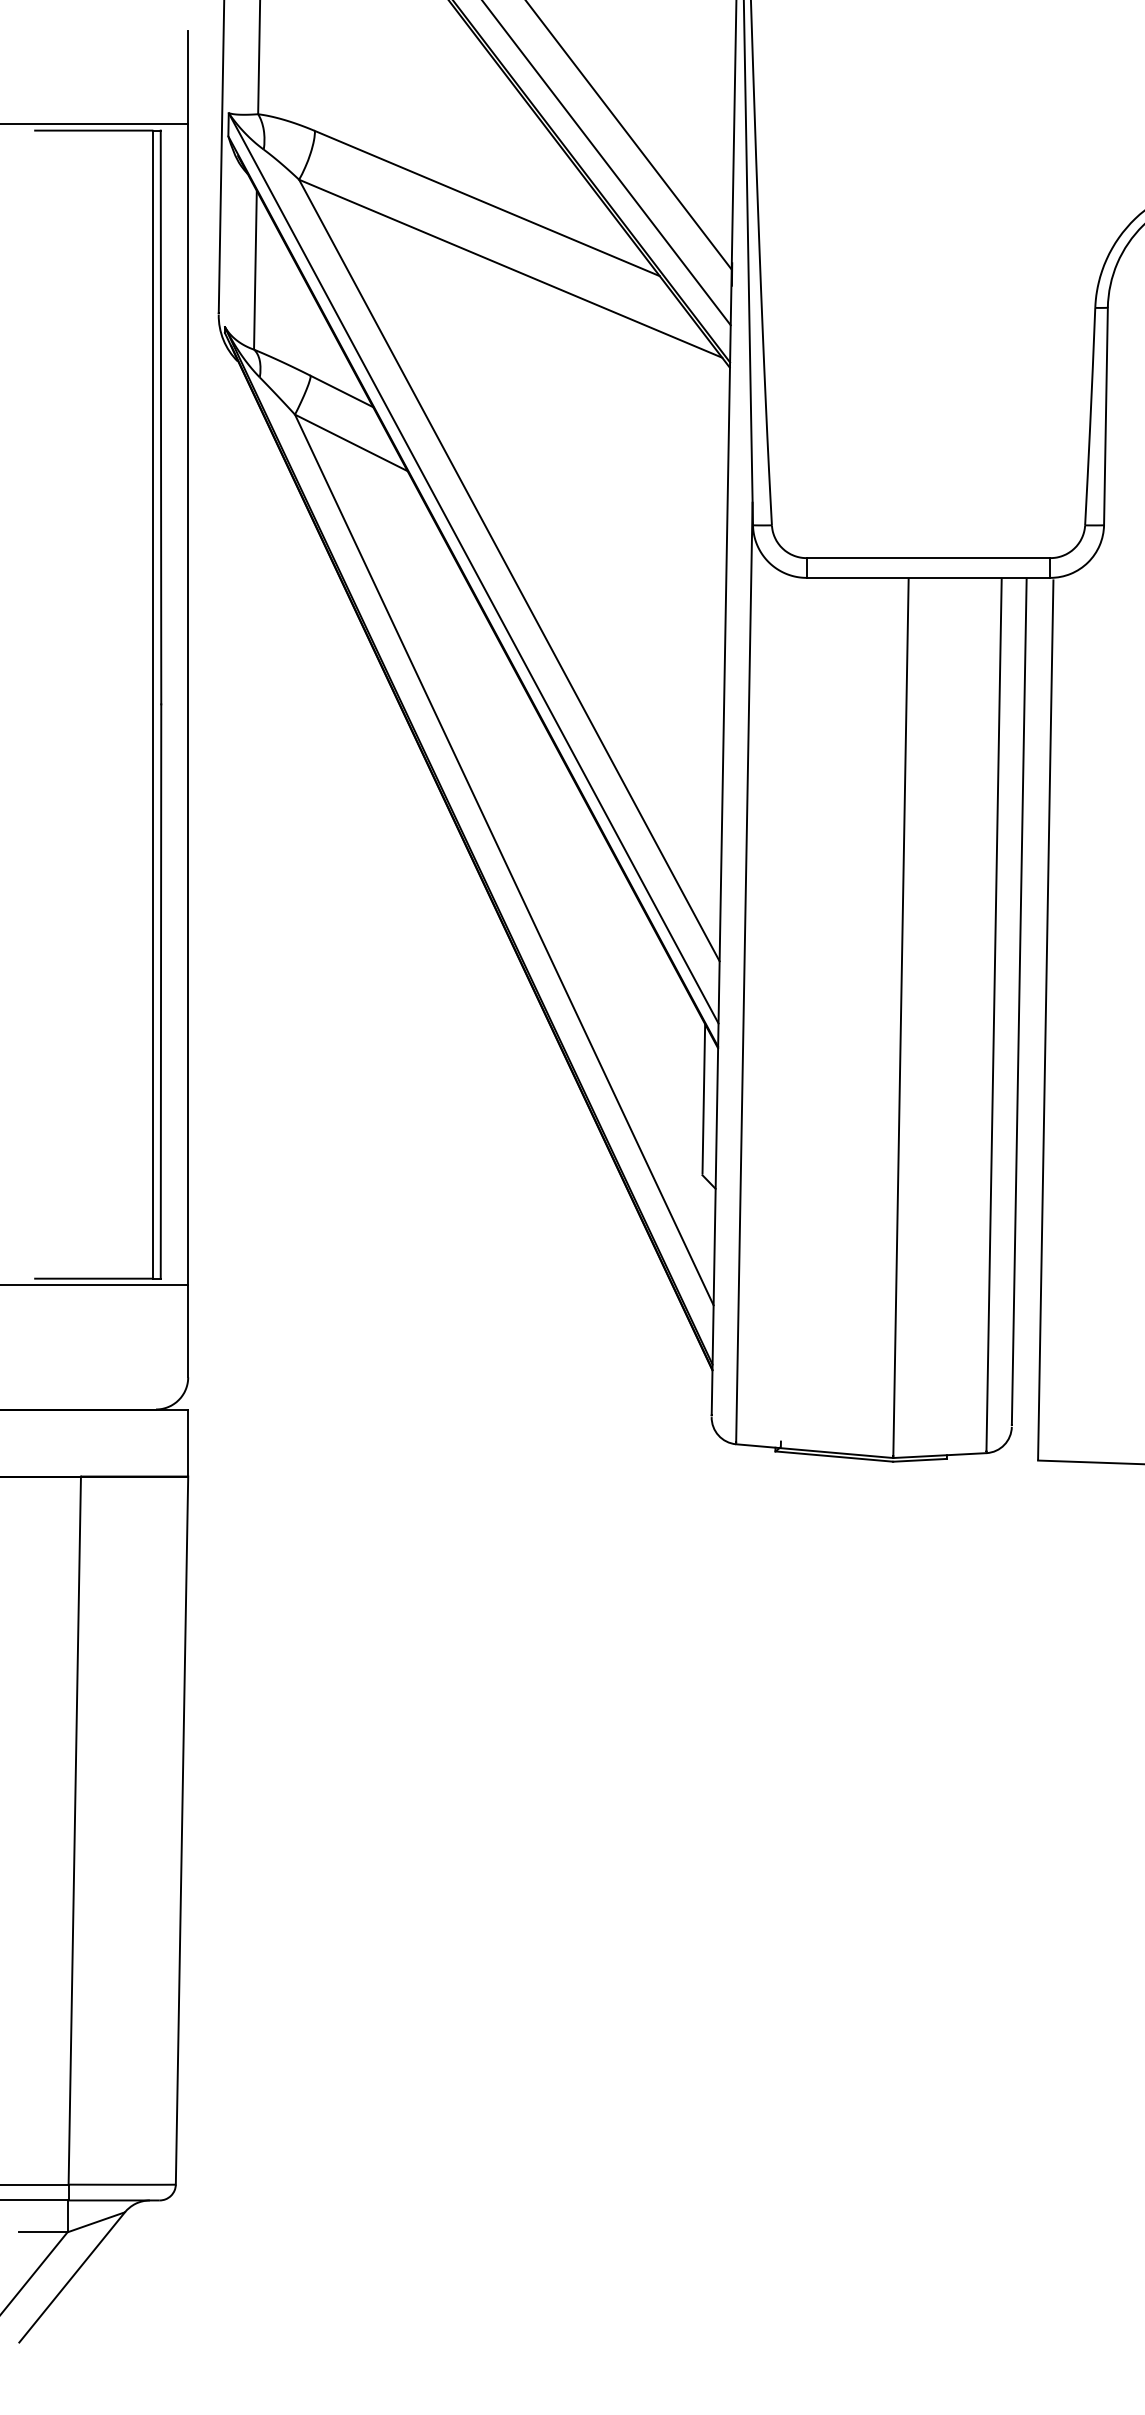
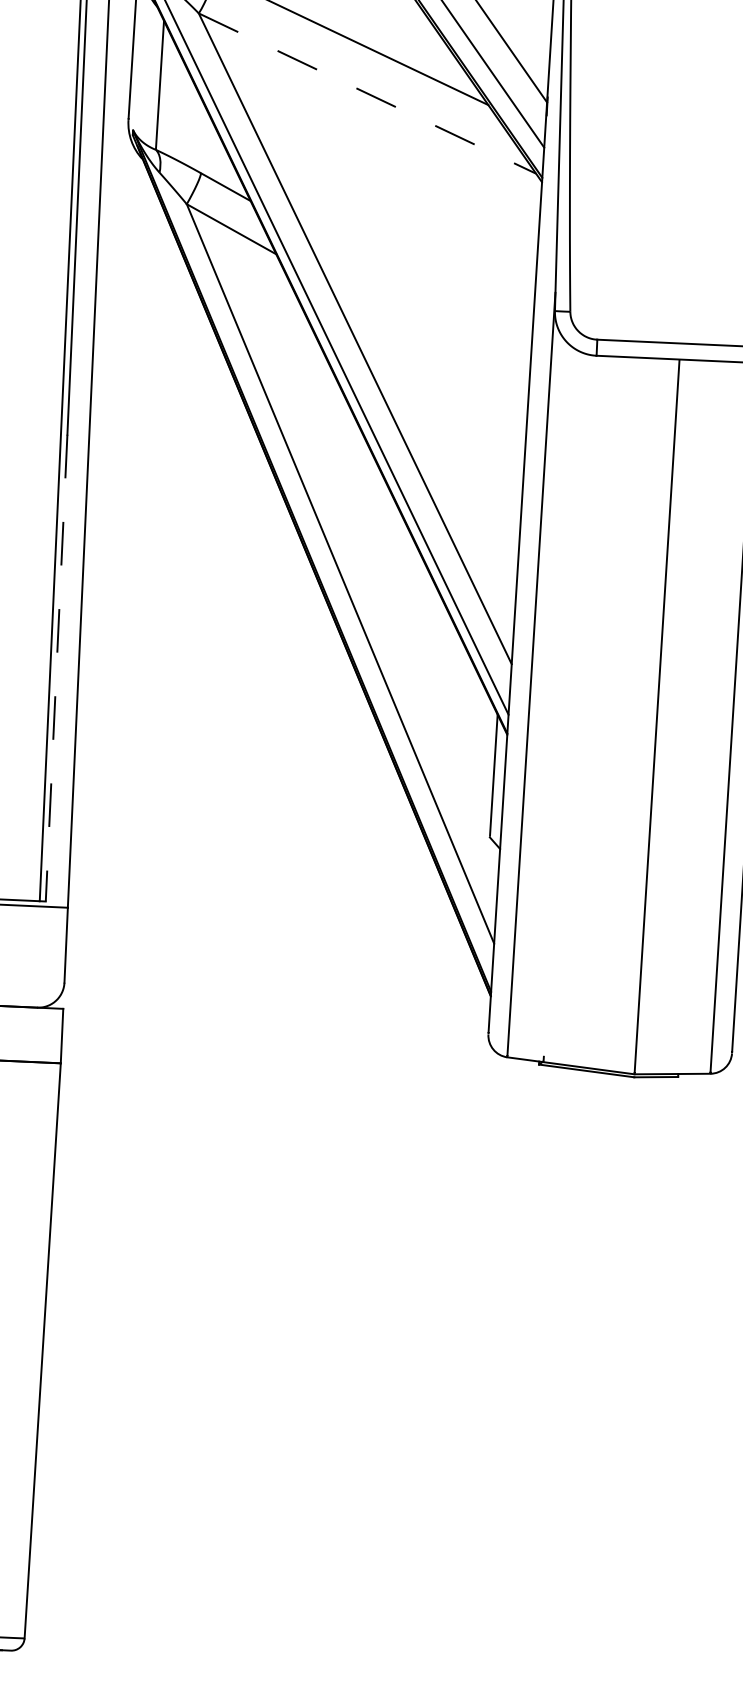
line: (510, 268) -> (367, 93), solid -> dashed
line: (161, 992) -> (56, 668), solid -> dashed

